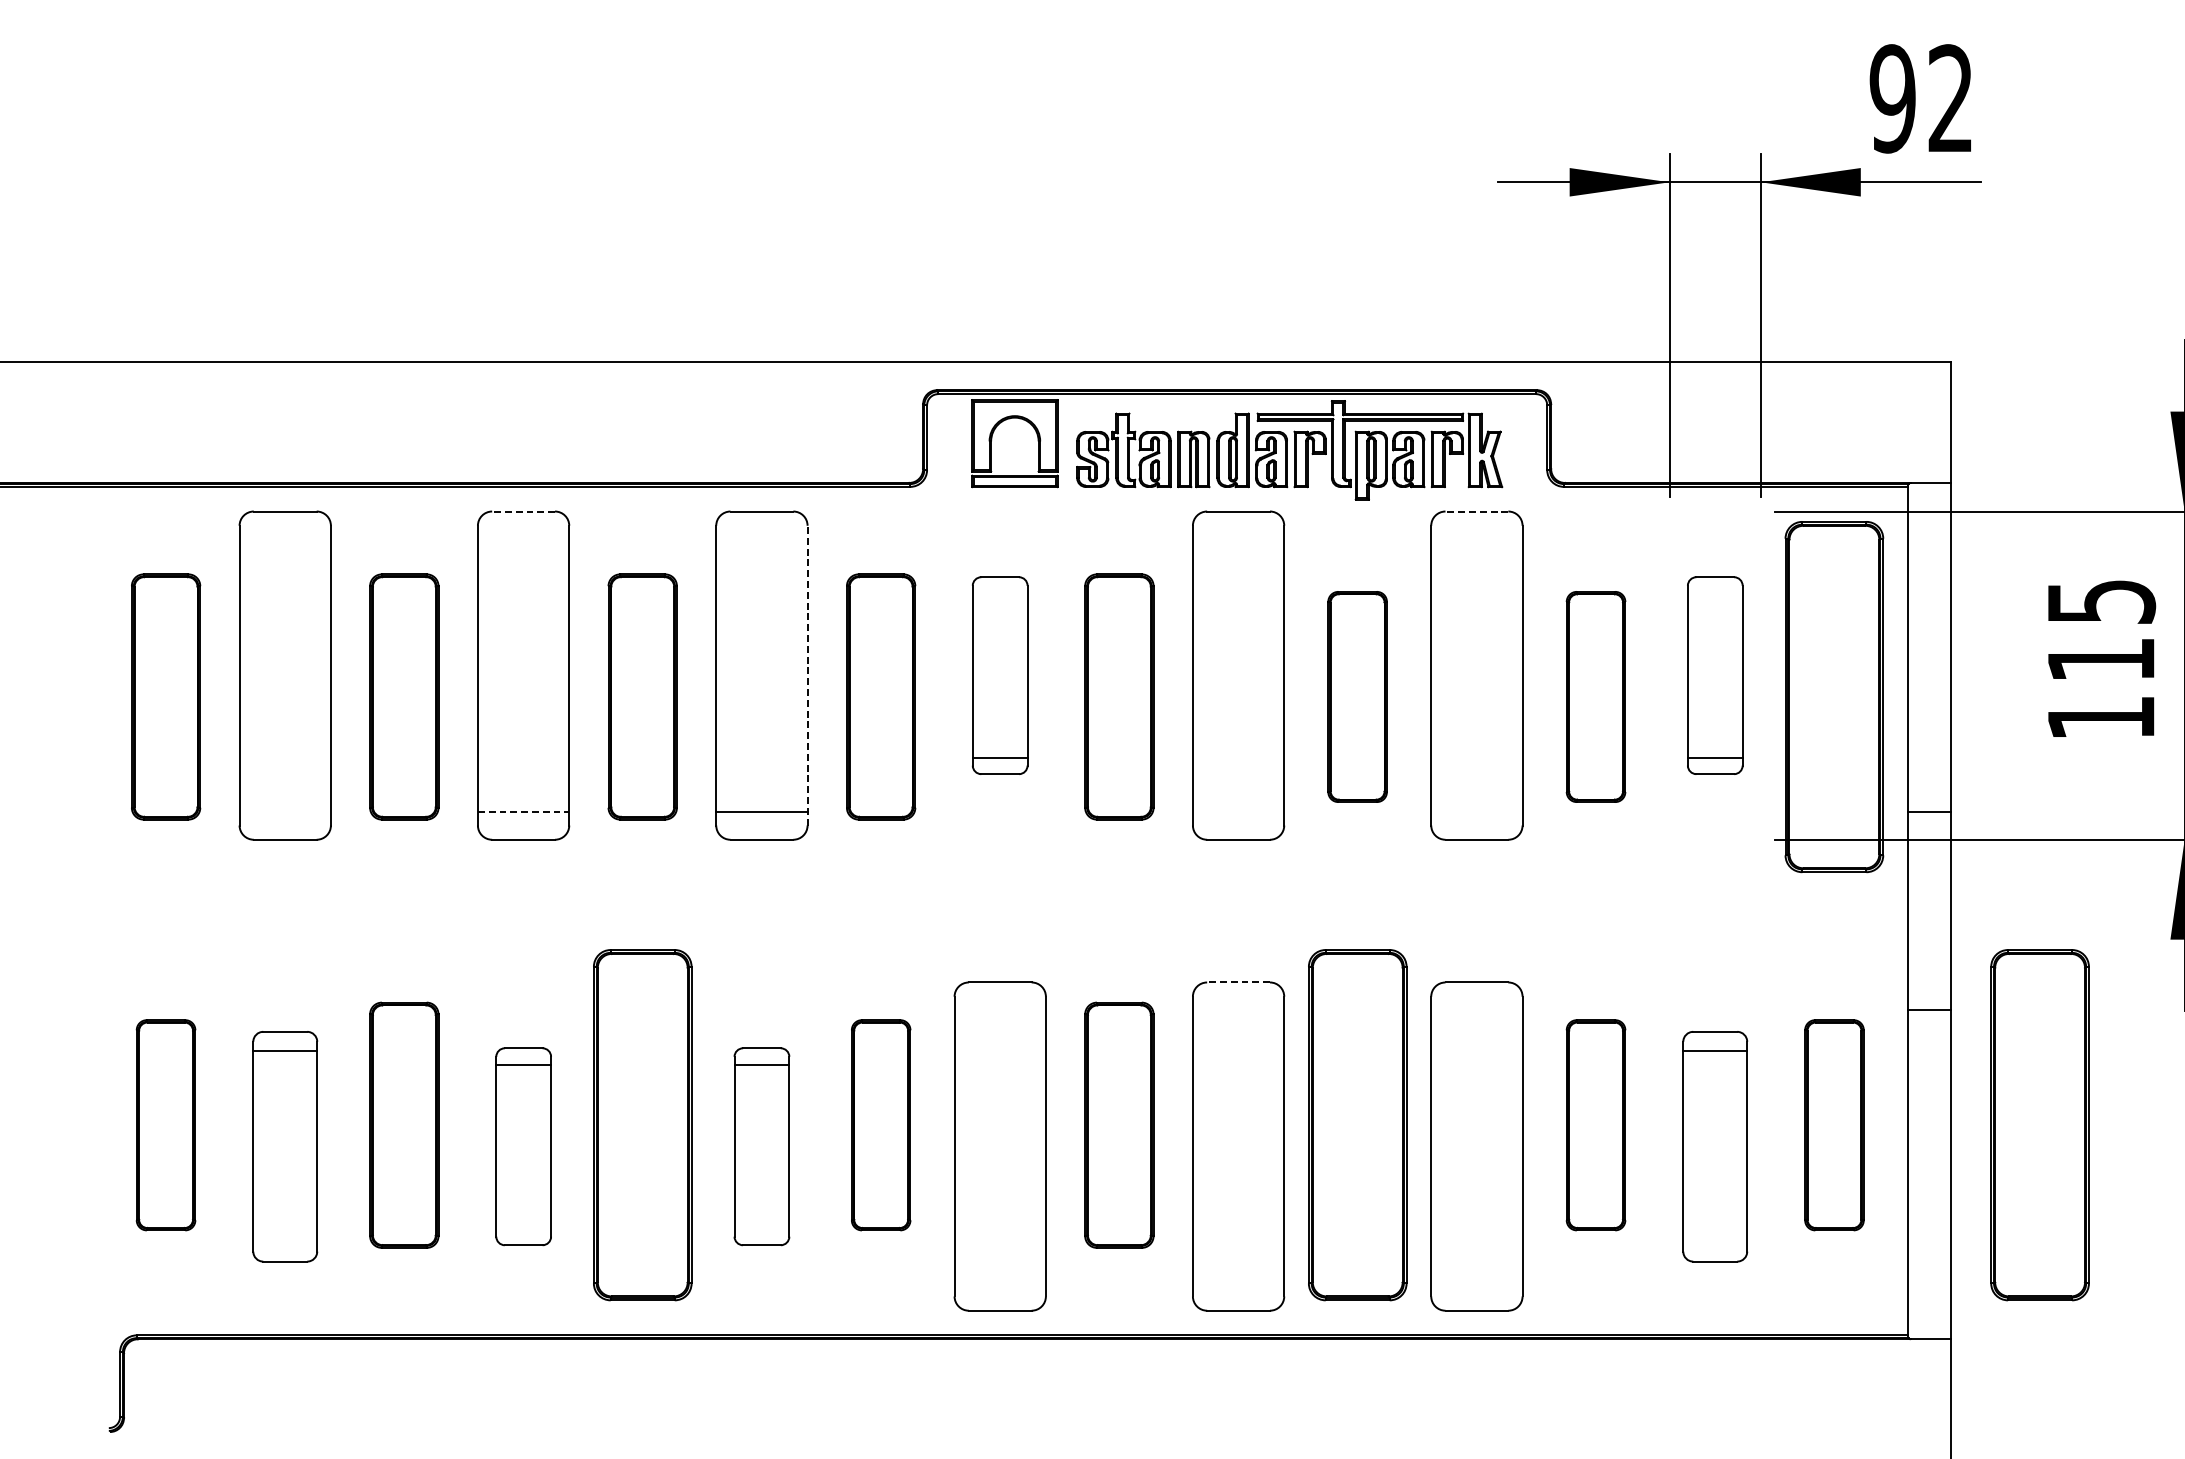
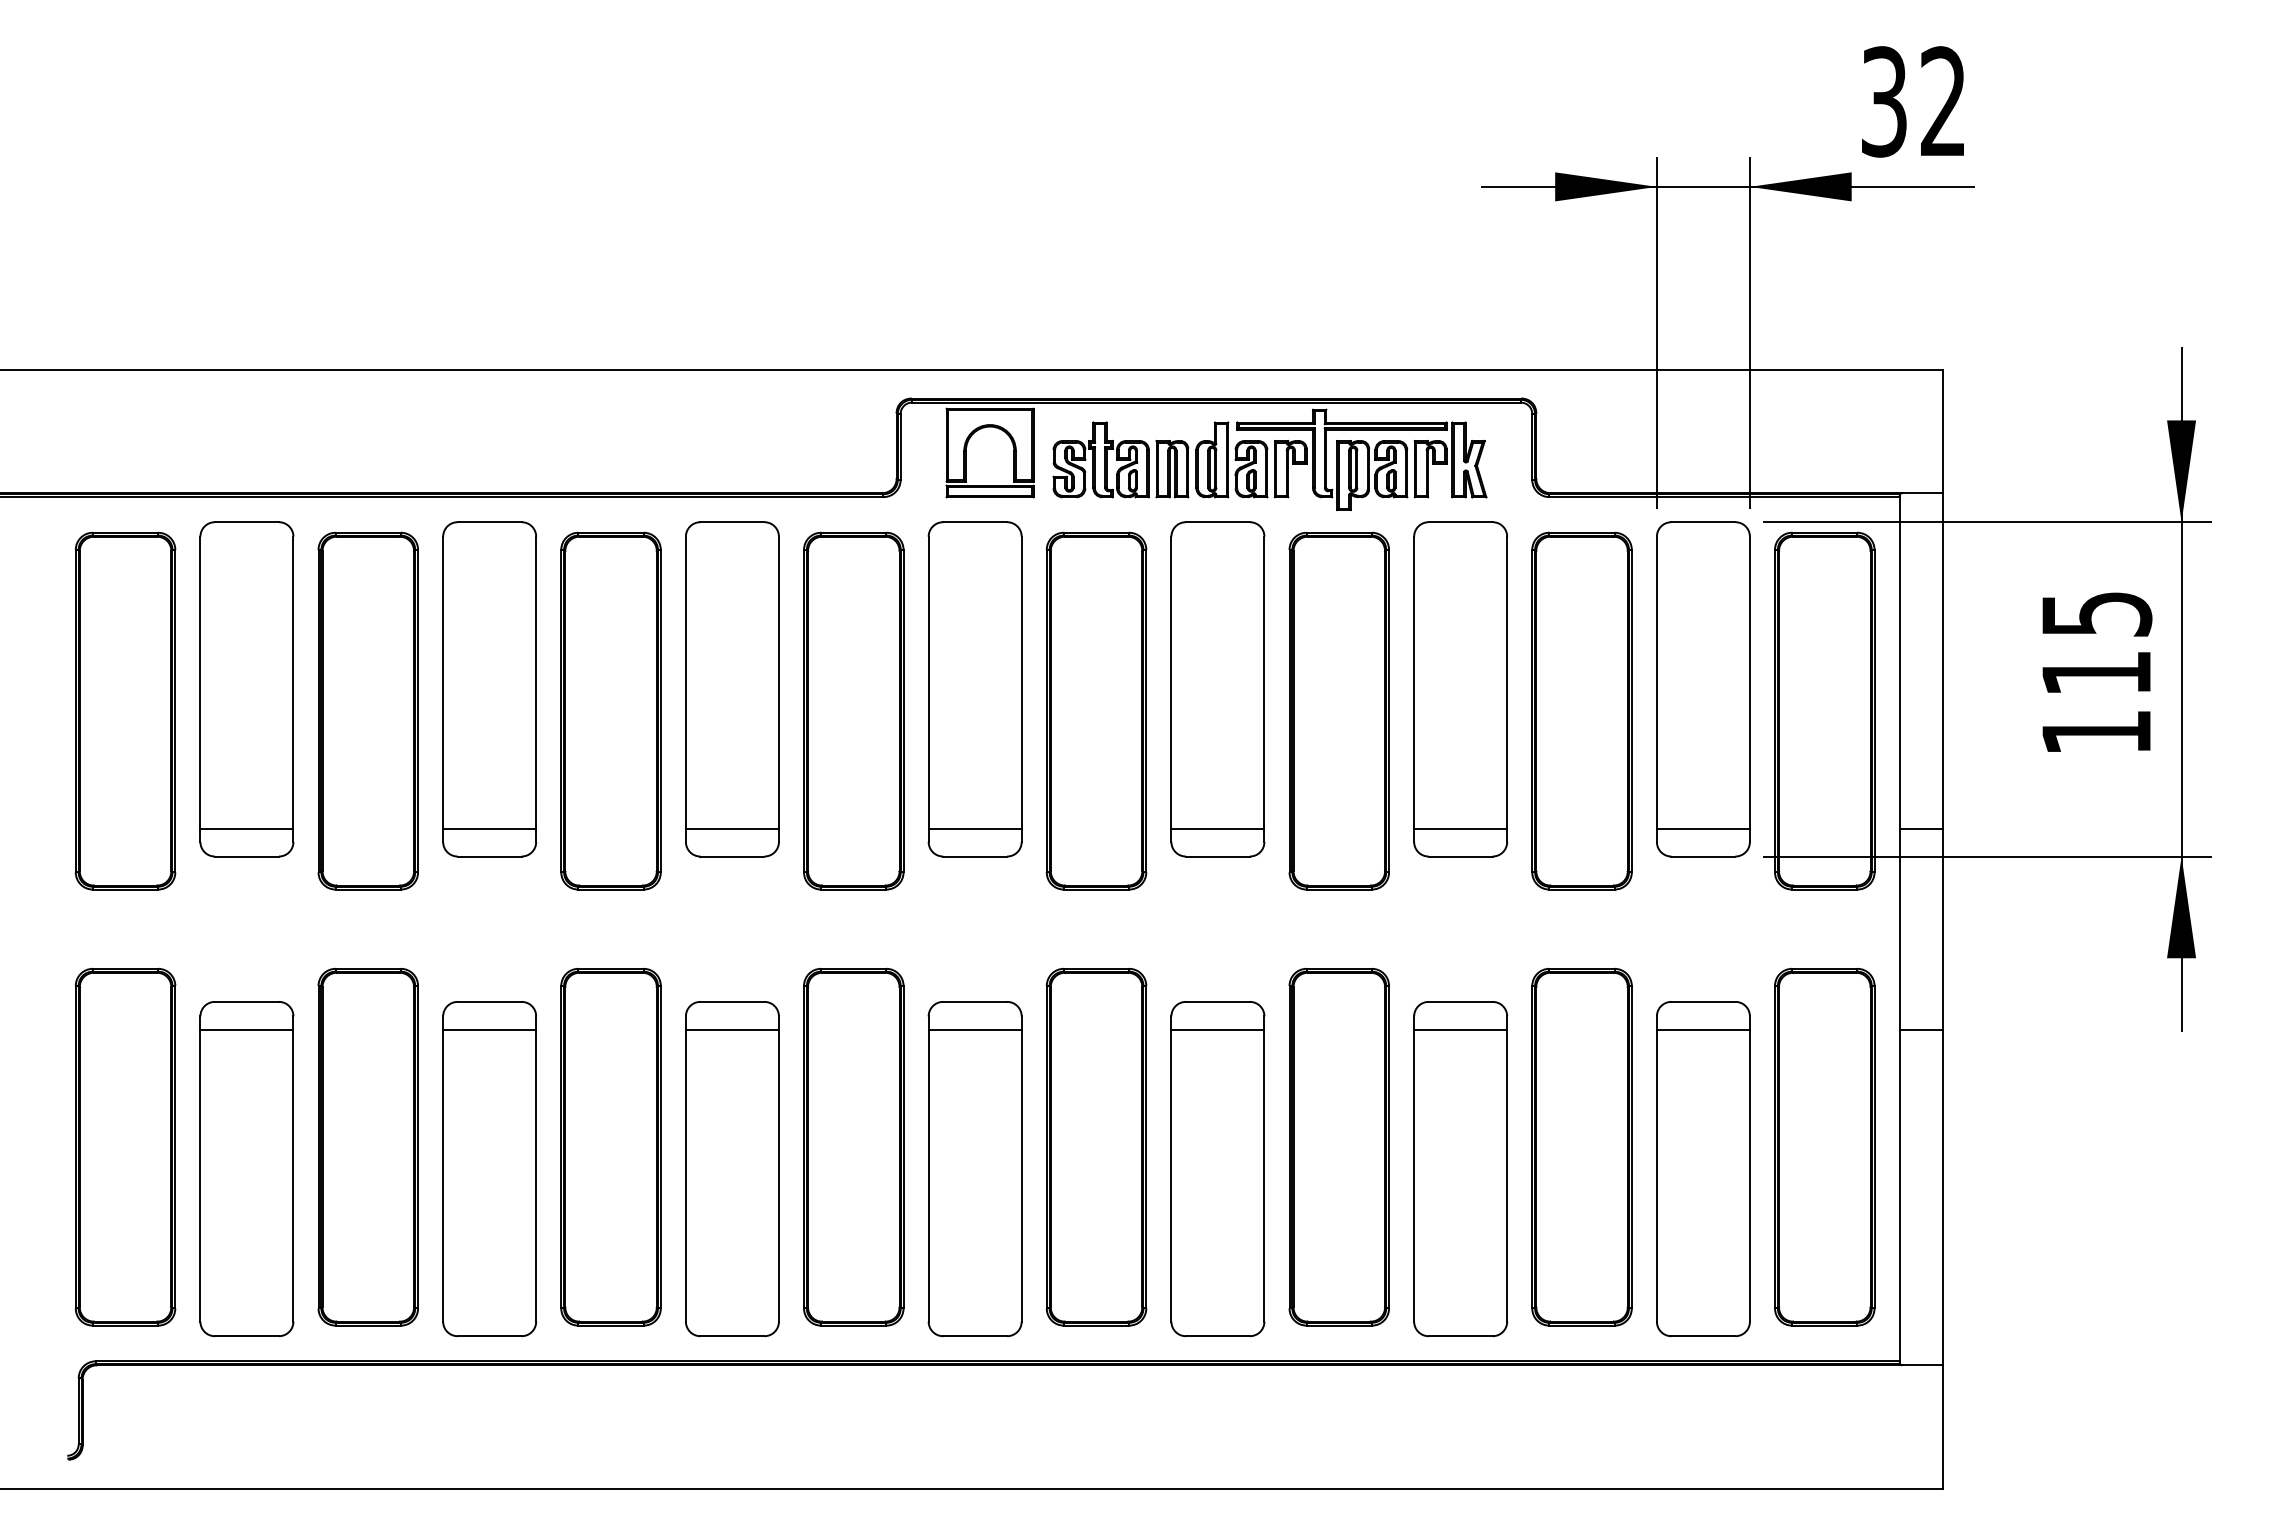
text: (1892, 98) -> (1883, 101), 92 -> 32
line: (523, 511) -> (489, 522), dashed -> solid
line: (1476, 511) -> (1460, 522), dashed -> solid
line: (807, 675) -> (778, 689), dashed -> solid
part: (999, 675) -> (974, 689), size x1.67
part: (1715, 675) -> (1703, 689), size x1.67
part: (166, 696) -> (125, 710), size x1.43
part: (403, 696) -> (367, 710), size x1.43
part: (642, 696) -> (610, 710), size x1.43
part: (880, 696) -> (853, 710), size x1.43
part: (1119, 696) -> (1096, 710), size x1.43
part: (1356, 696) -> (1338, 710), size x1.67
part: (1595, 696) -> (1581, 710), size x1.67
line: (284, 812) -> (246, 828), added
line: (523, 812) -> (489, 828), dashed -> solid
line: (1238, 812) -> (1217, 828), added
line: (1476, 812) -> (1460, 828), added
line: (1238, 982) -> (1217, 1001), dashed -> solid
line: (999, 1009) -> (974, 1029), added
line: (1238, 1009) -> (1217, 1029), added
line: (1476, 1009) -> (1460, 1029), added
part: (166, 1125) -> (125, 1147), size x1.67
part: (403, 1125) -> (367, 1147), size x1.43
part: (880, 1125) -> (853, 1147), size x1.67
part: (1119, 1125) -> (1096, 1147), size x1.43
part: (1595, 1125) -> (1581, 1147), size x1.67
part: (1834, 1125) -> (1824, 1147), size x1.67
part: (2039, 1125) -> (2033, 1147), removed
part: (284, 1147) -> (246, 1169), size x1.43
part: (523, 1147) -> (489, 1169), size x1.67
part: (761, 1147) -> (732, 1169), size x1.67
part: (1715, 1147) -> (1703, 1169), size x1.43

